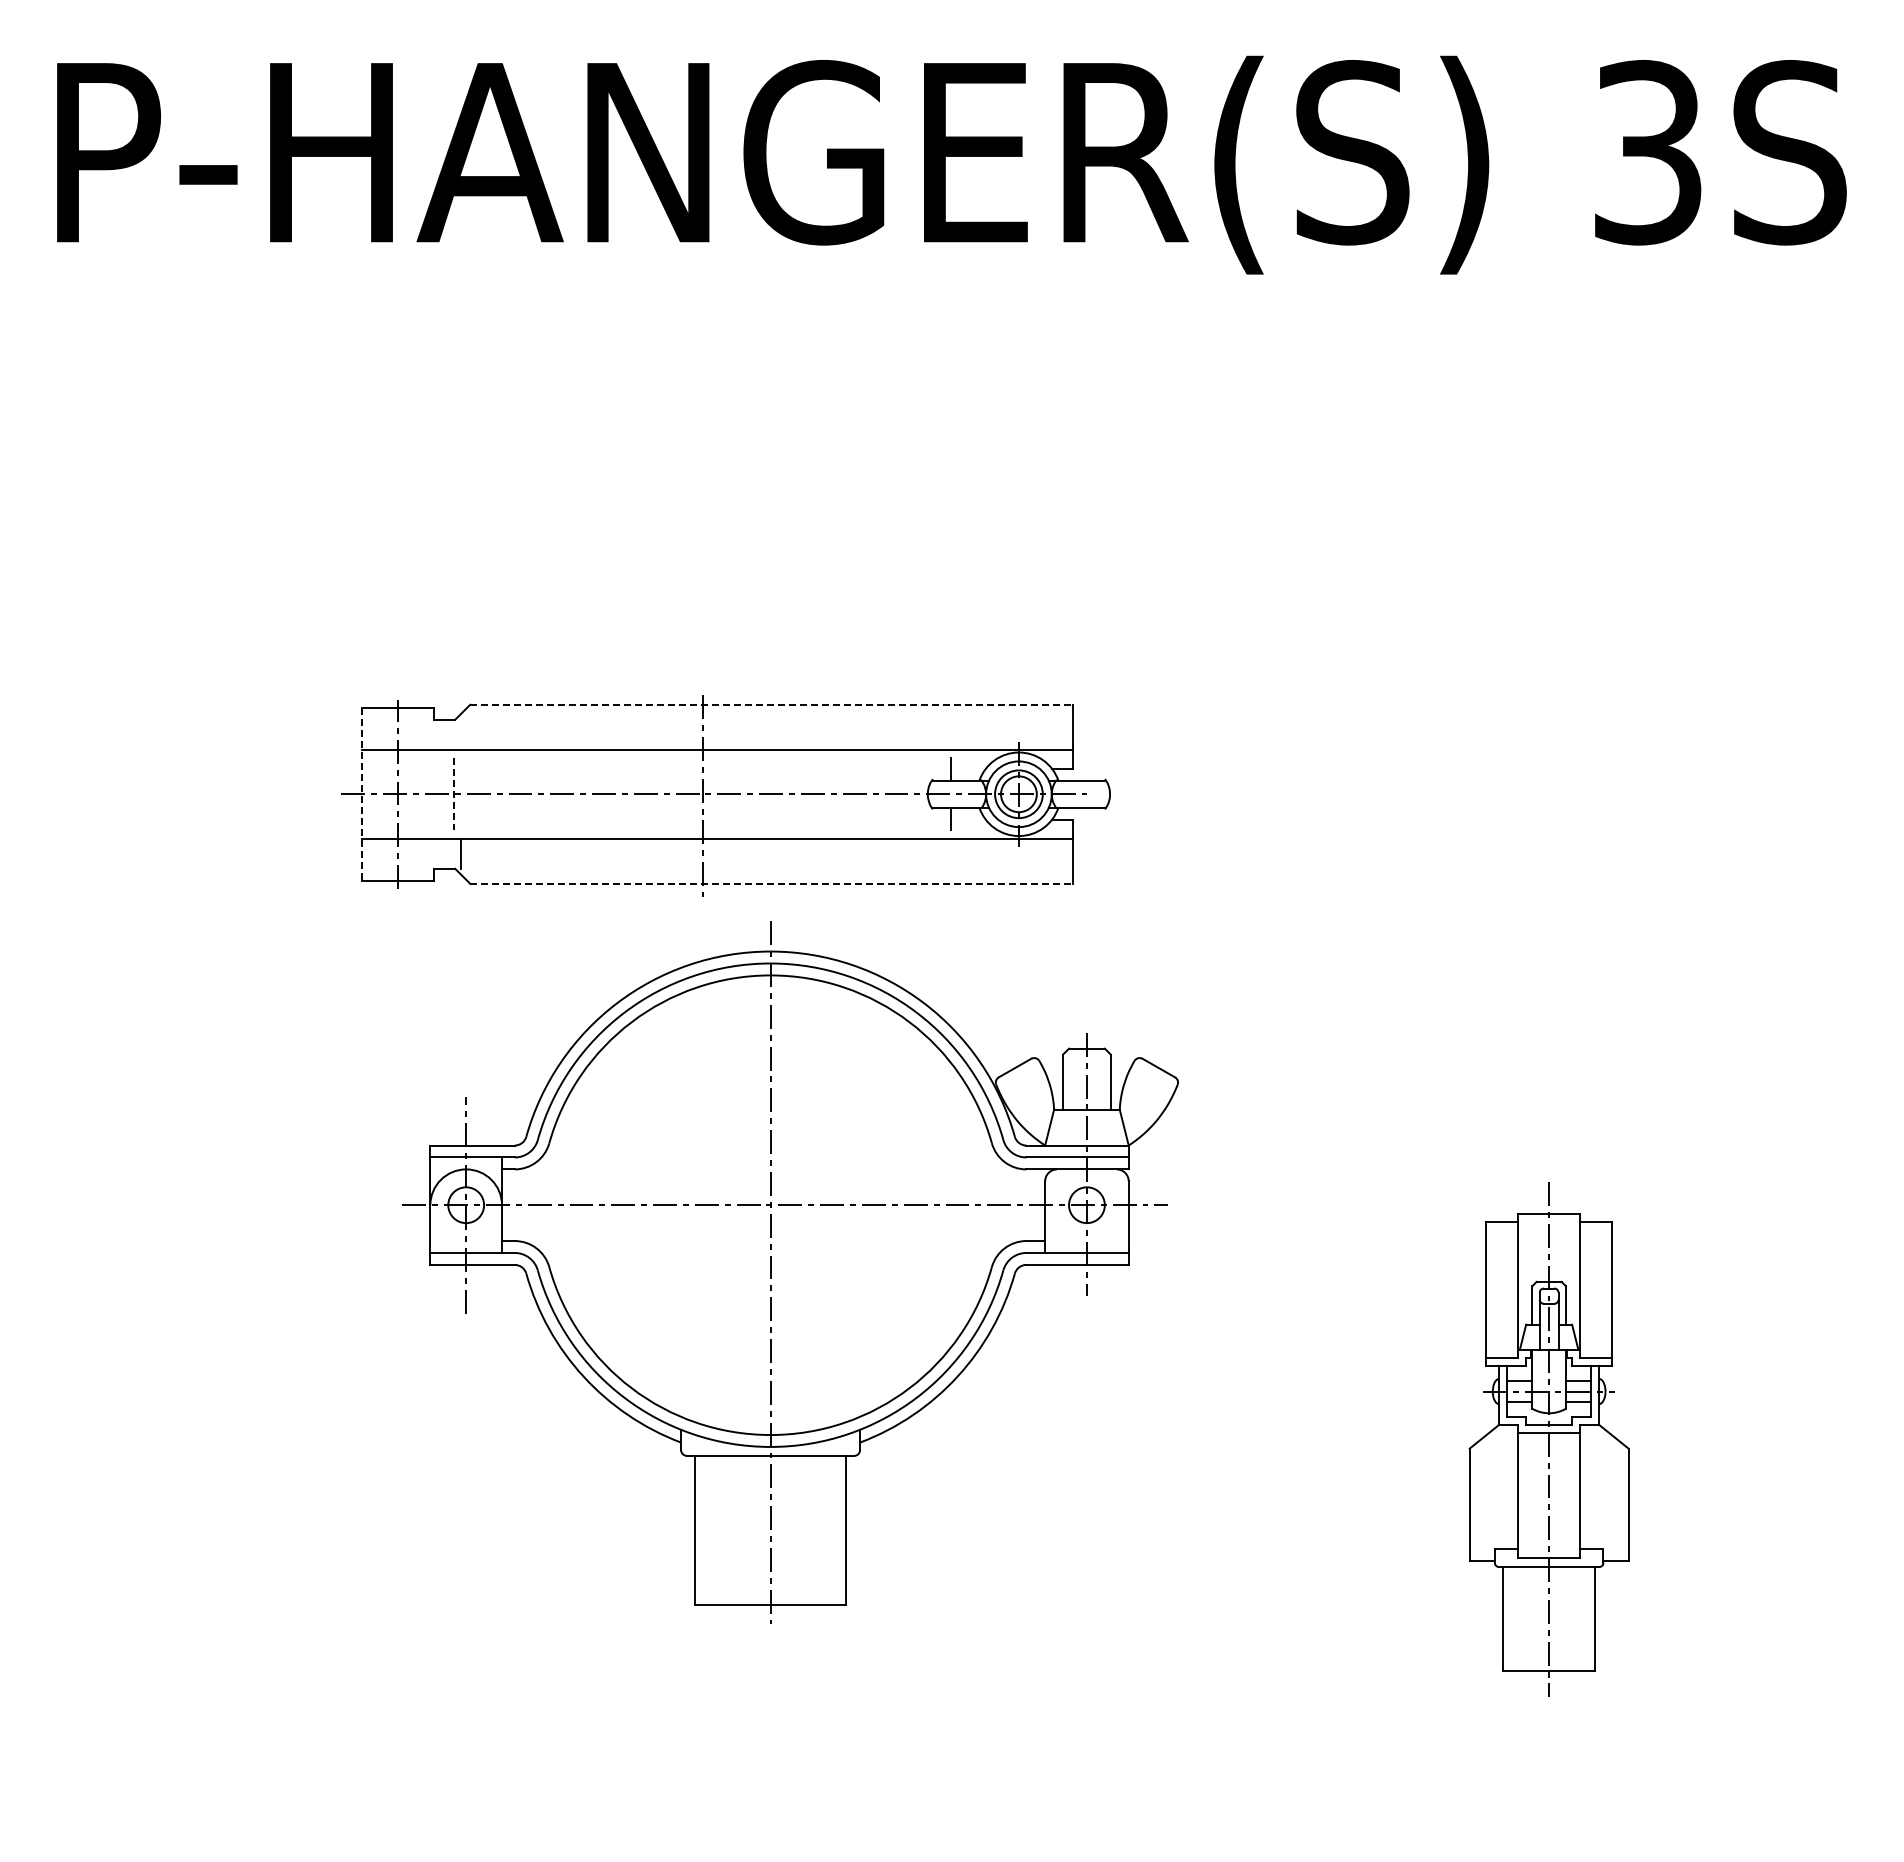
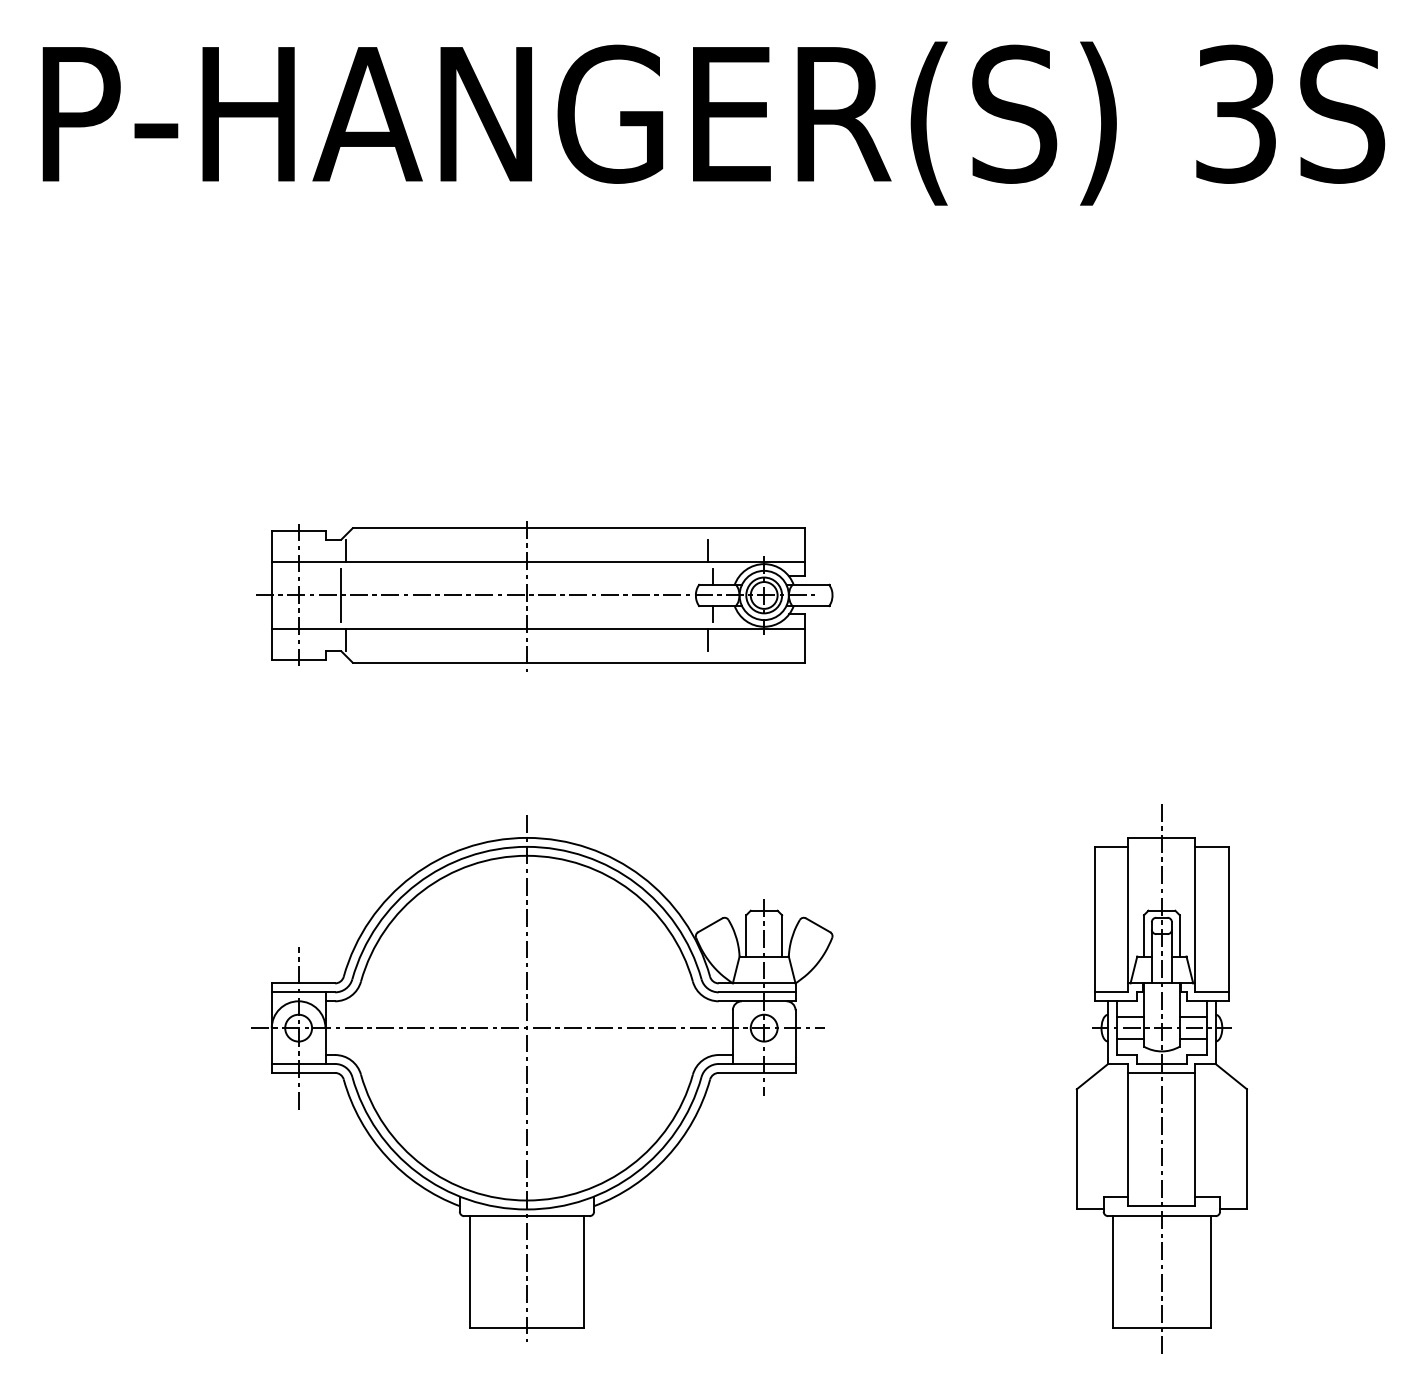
line: (771, 704) -> (578, 528), dashed -> solid
line: (461, 734) -> (346, 550), added
line: (943, 734) -> (707, 550), added
line: (362, 794) -> (271, 595), dashed -> solid
line: (454, 794) -> (340, 595), dashed -> solid
line: (943, 853) -> (707, 639), added
line: (771, 883) -> (578, 662), dashed -> solid
part: (790, 1272) -> (541, 1078), moved
part: (1548, 1438) -> (1161, 1078), size x1.43

